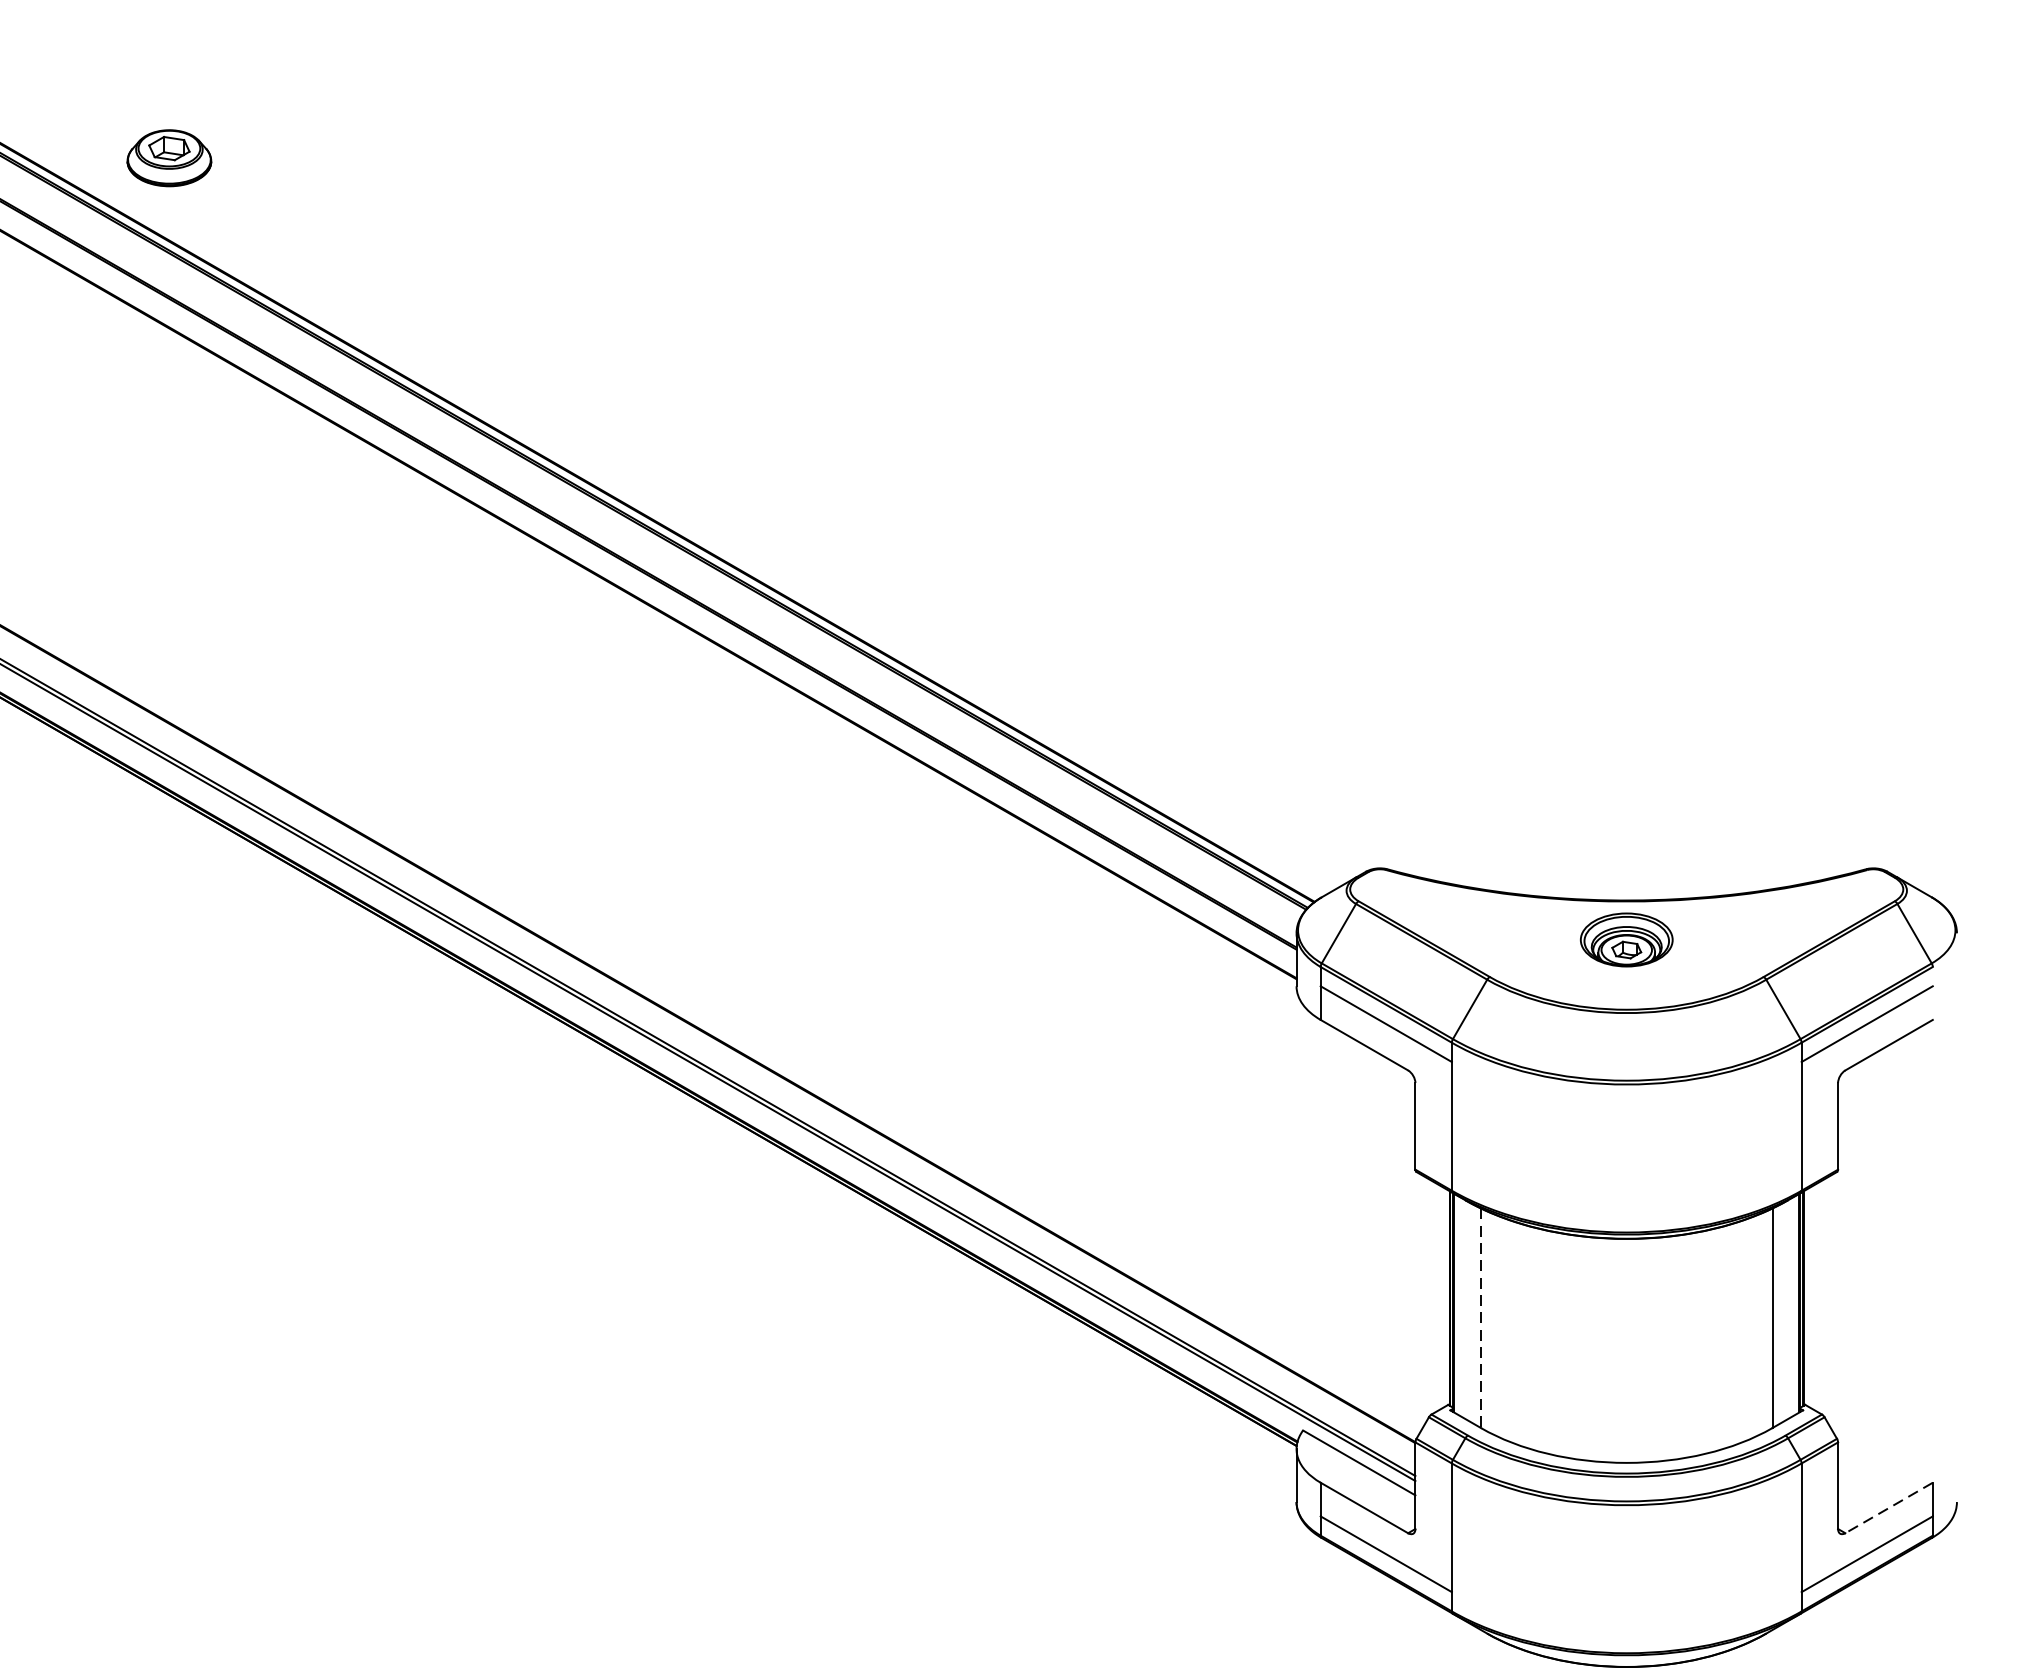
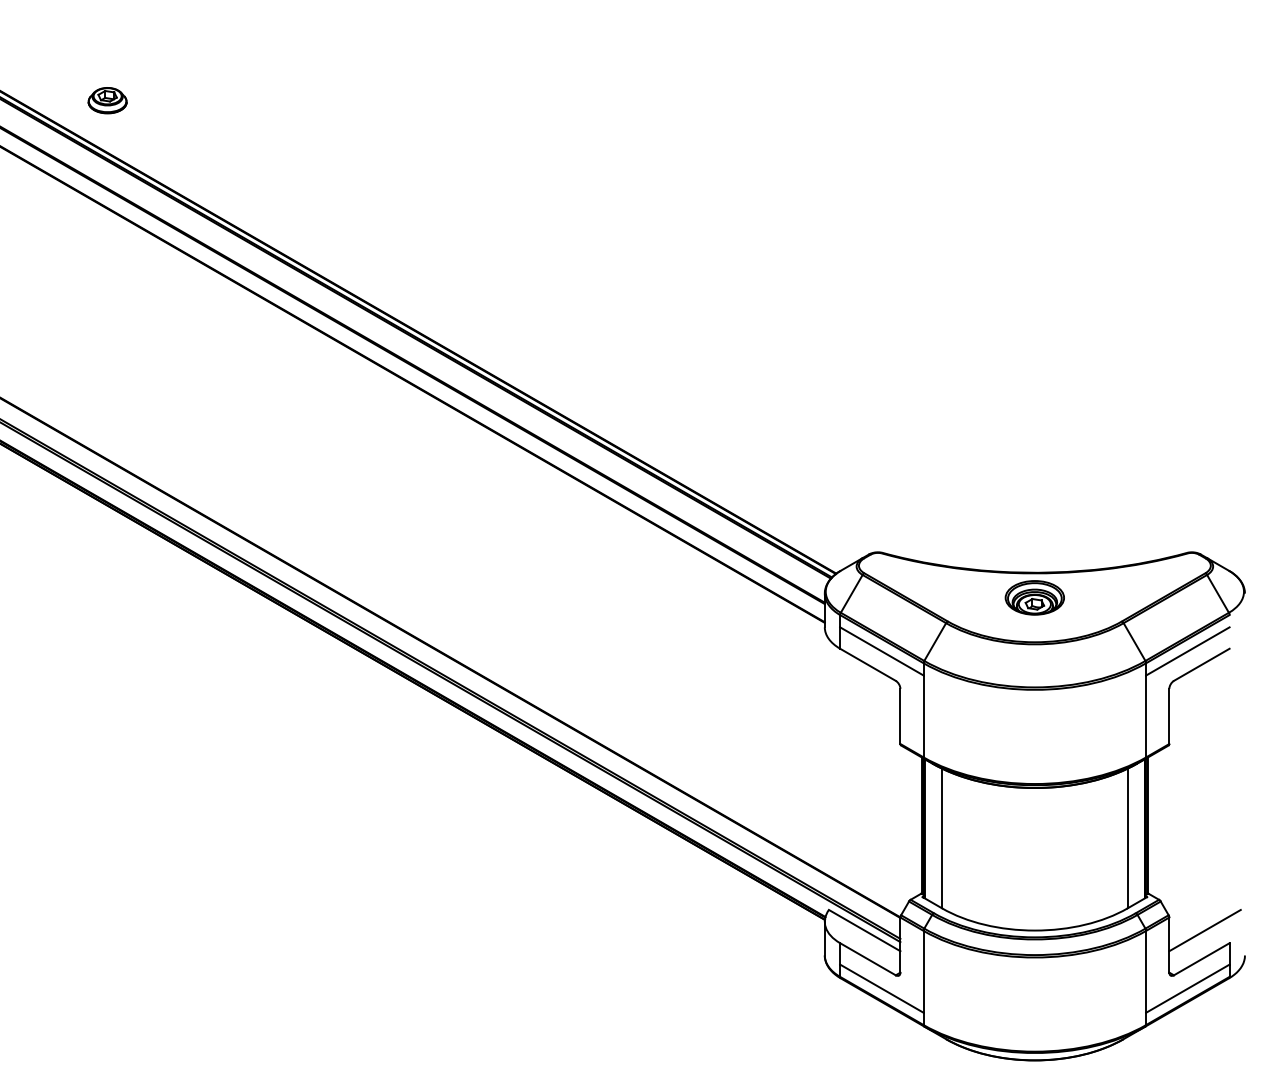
part: (169, 158) -> (107, 100), size x0.71
line: (1481, 1318) -> (942, 838), dashed -> solid
line: (1893, 1462) -> (1204, 930), added
line: (1888, 1508) -> (1201, 959), dashed -> solid

